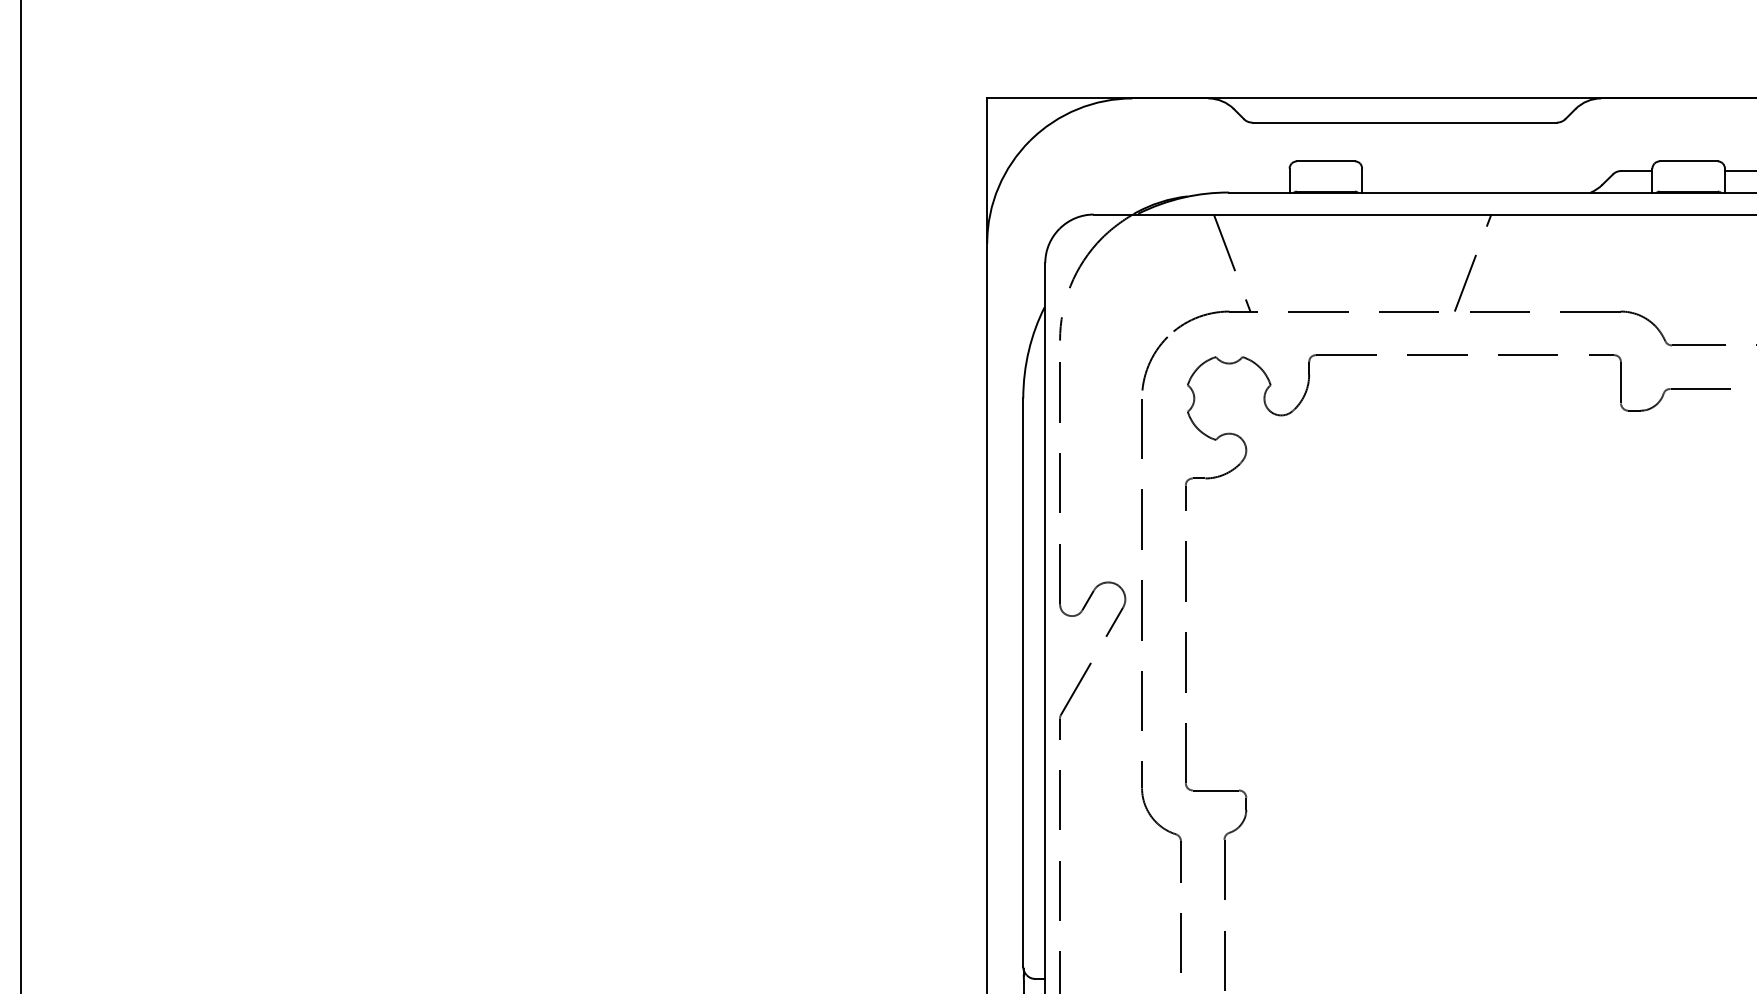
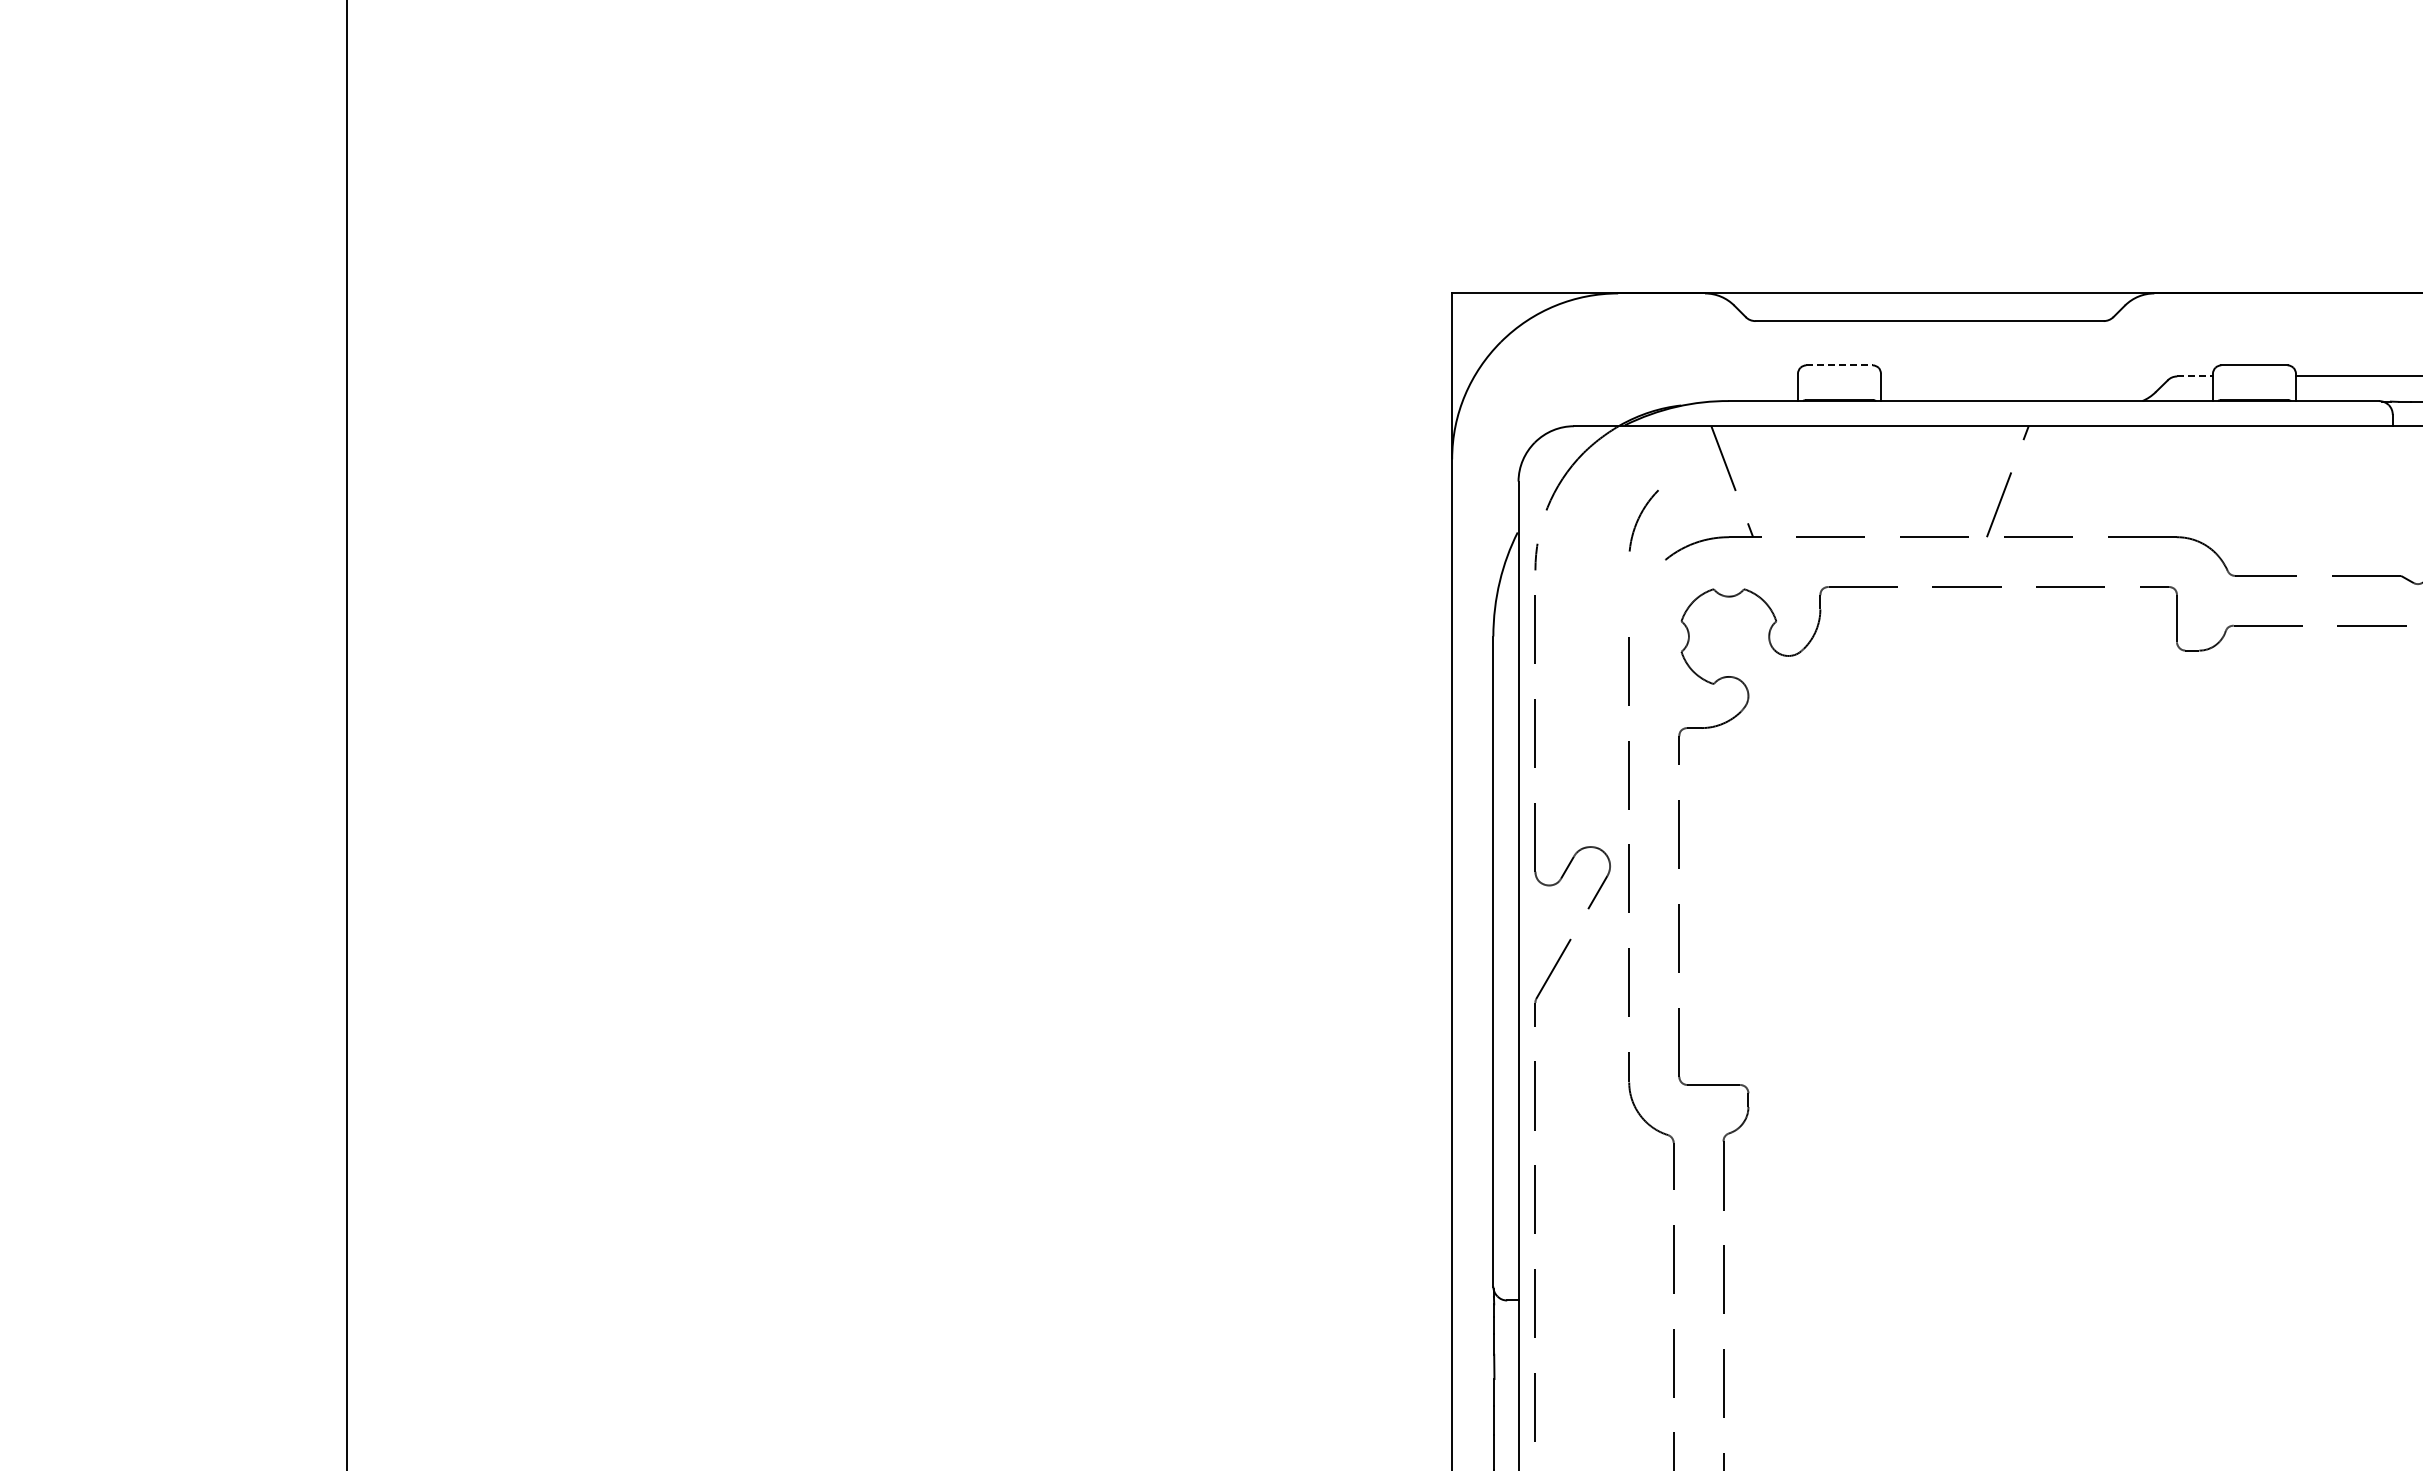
line: (1325, 161) -> (1839, 365), solid -> dashed
line: (1637, 171) -> (2195, 376), solid -> dashed
curve: (1151, 362) -> (1639, 519), moved

